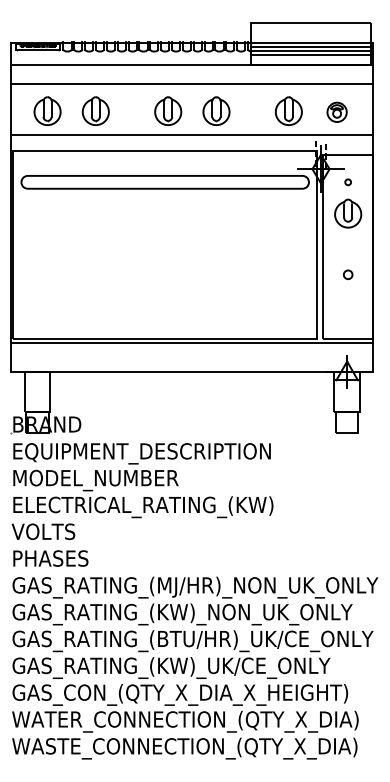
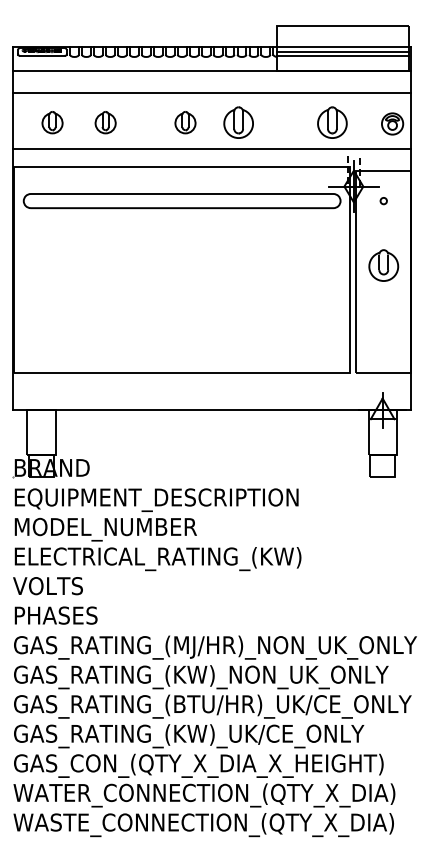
line: (310, 54) -> (342, 60), removed
part: (47, 111) -> (52, 122), size x0.7
part: (95, 111) -> (105, 122), size x0.7
part: (168, 111) -> (185, 122), size x0.7
part: (288, 111) -> (332, 122), moved
part: (337, 111) -> (392, 123), moved
part: (347, 213) -> (383, 265), moved
circle: (347, 274) -> (383, 302), removed
line: (191, 343) -> (211, 378), removed

